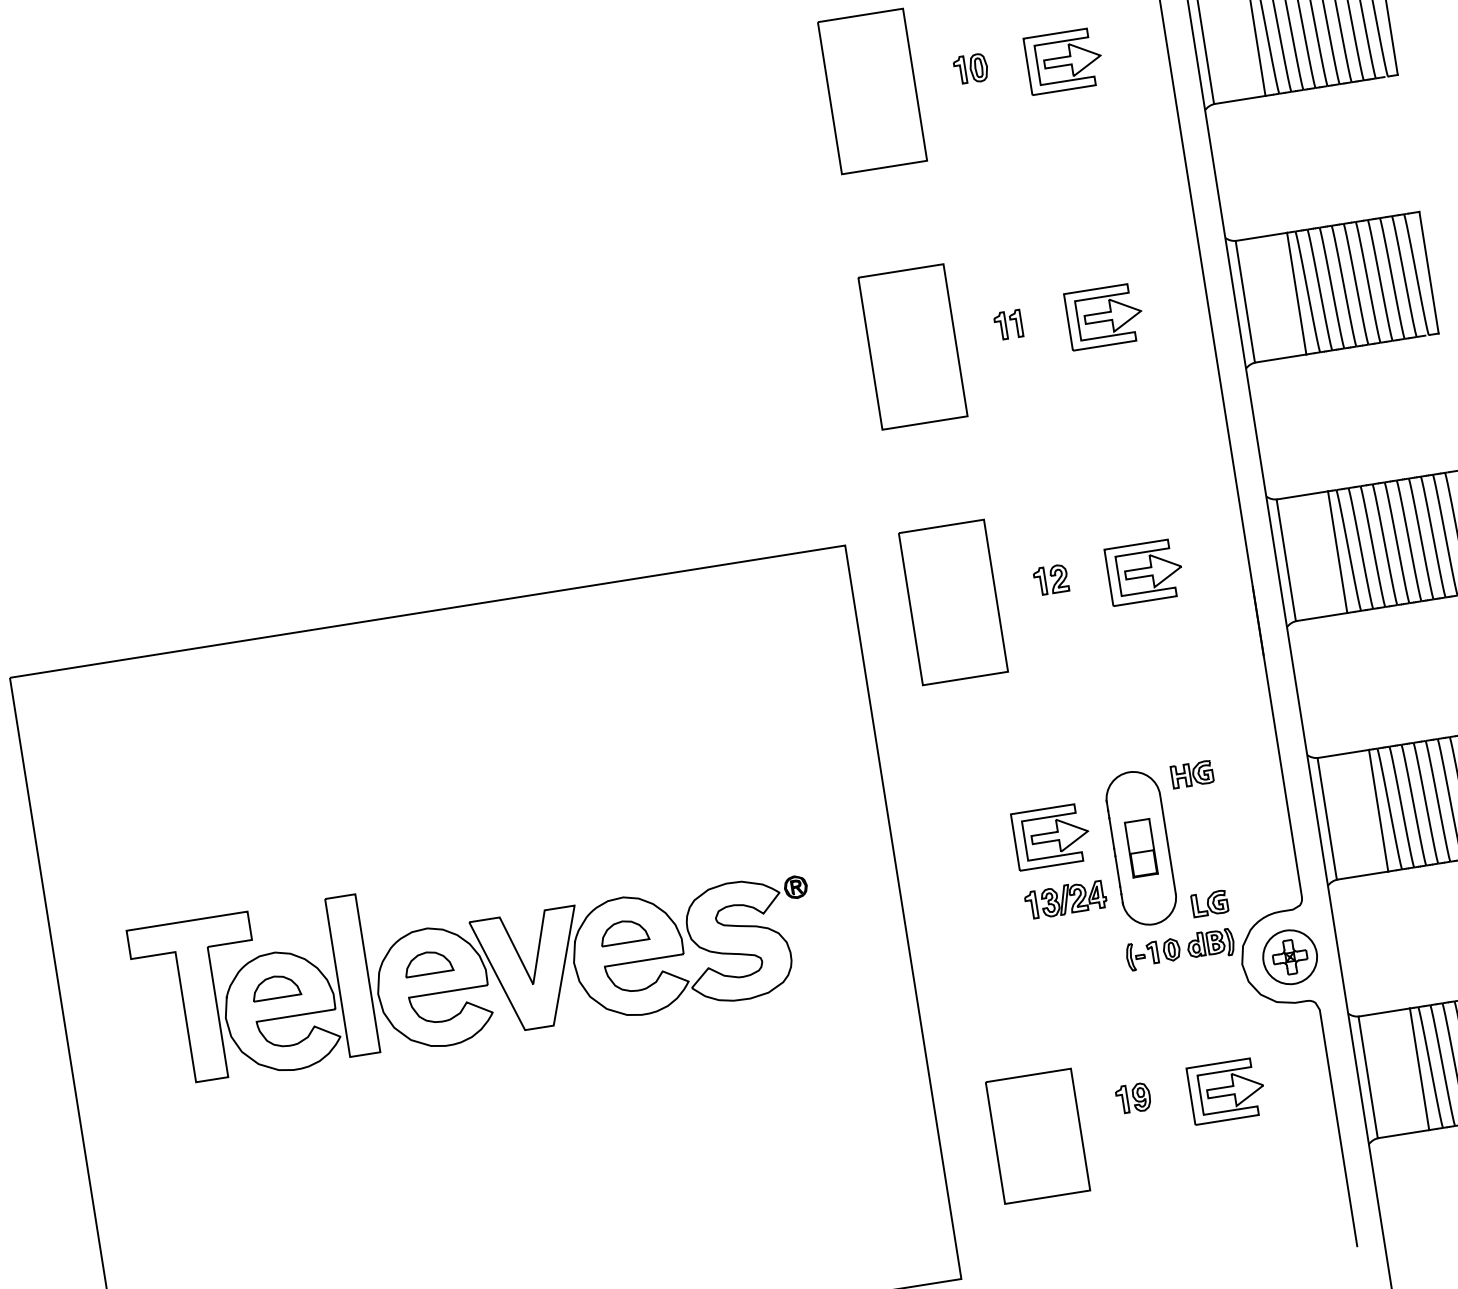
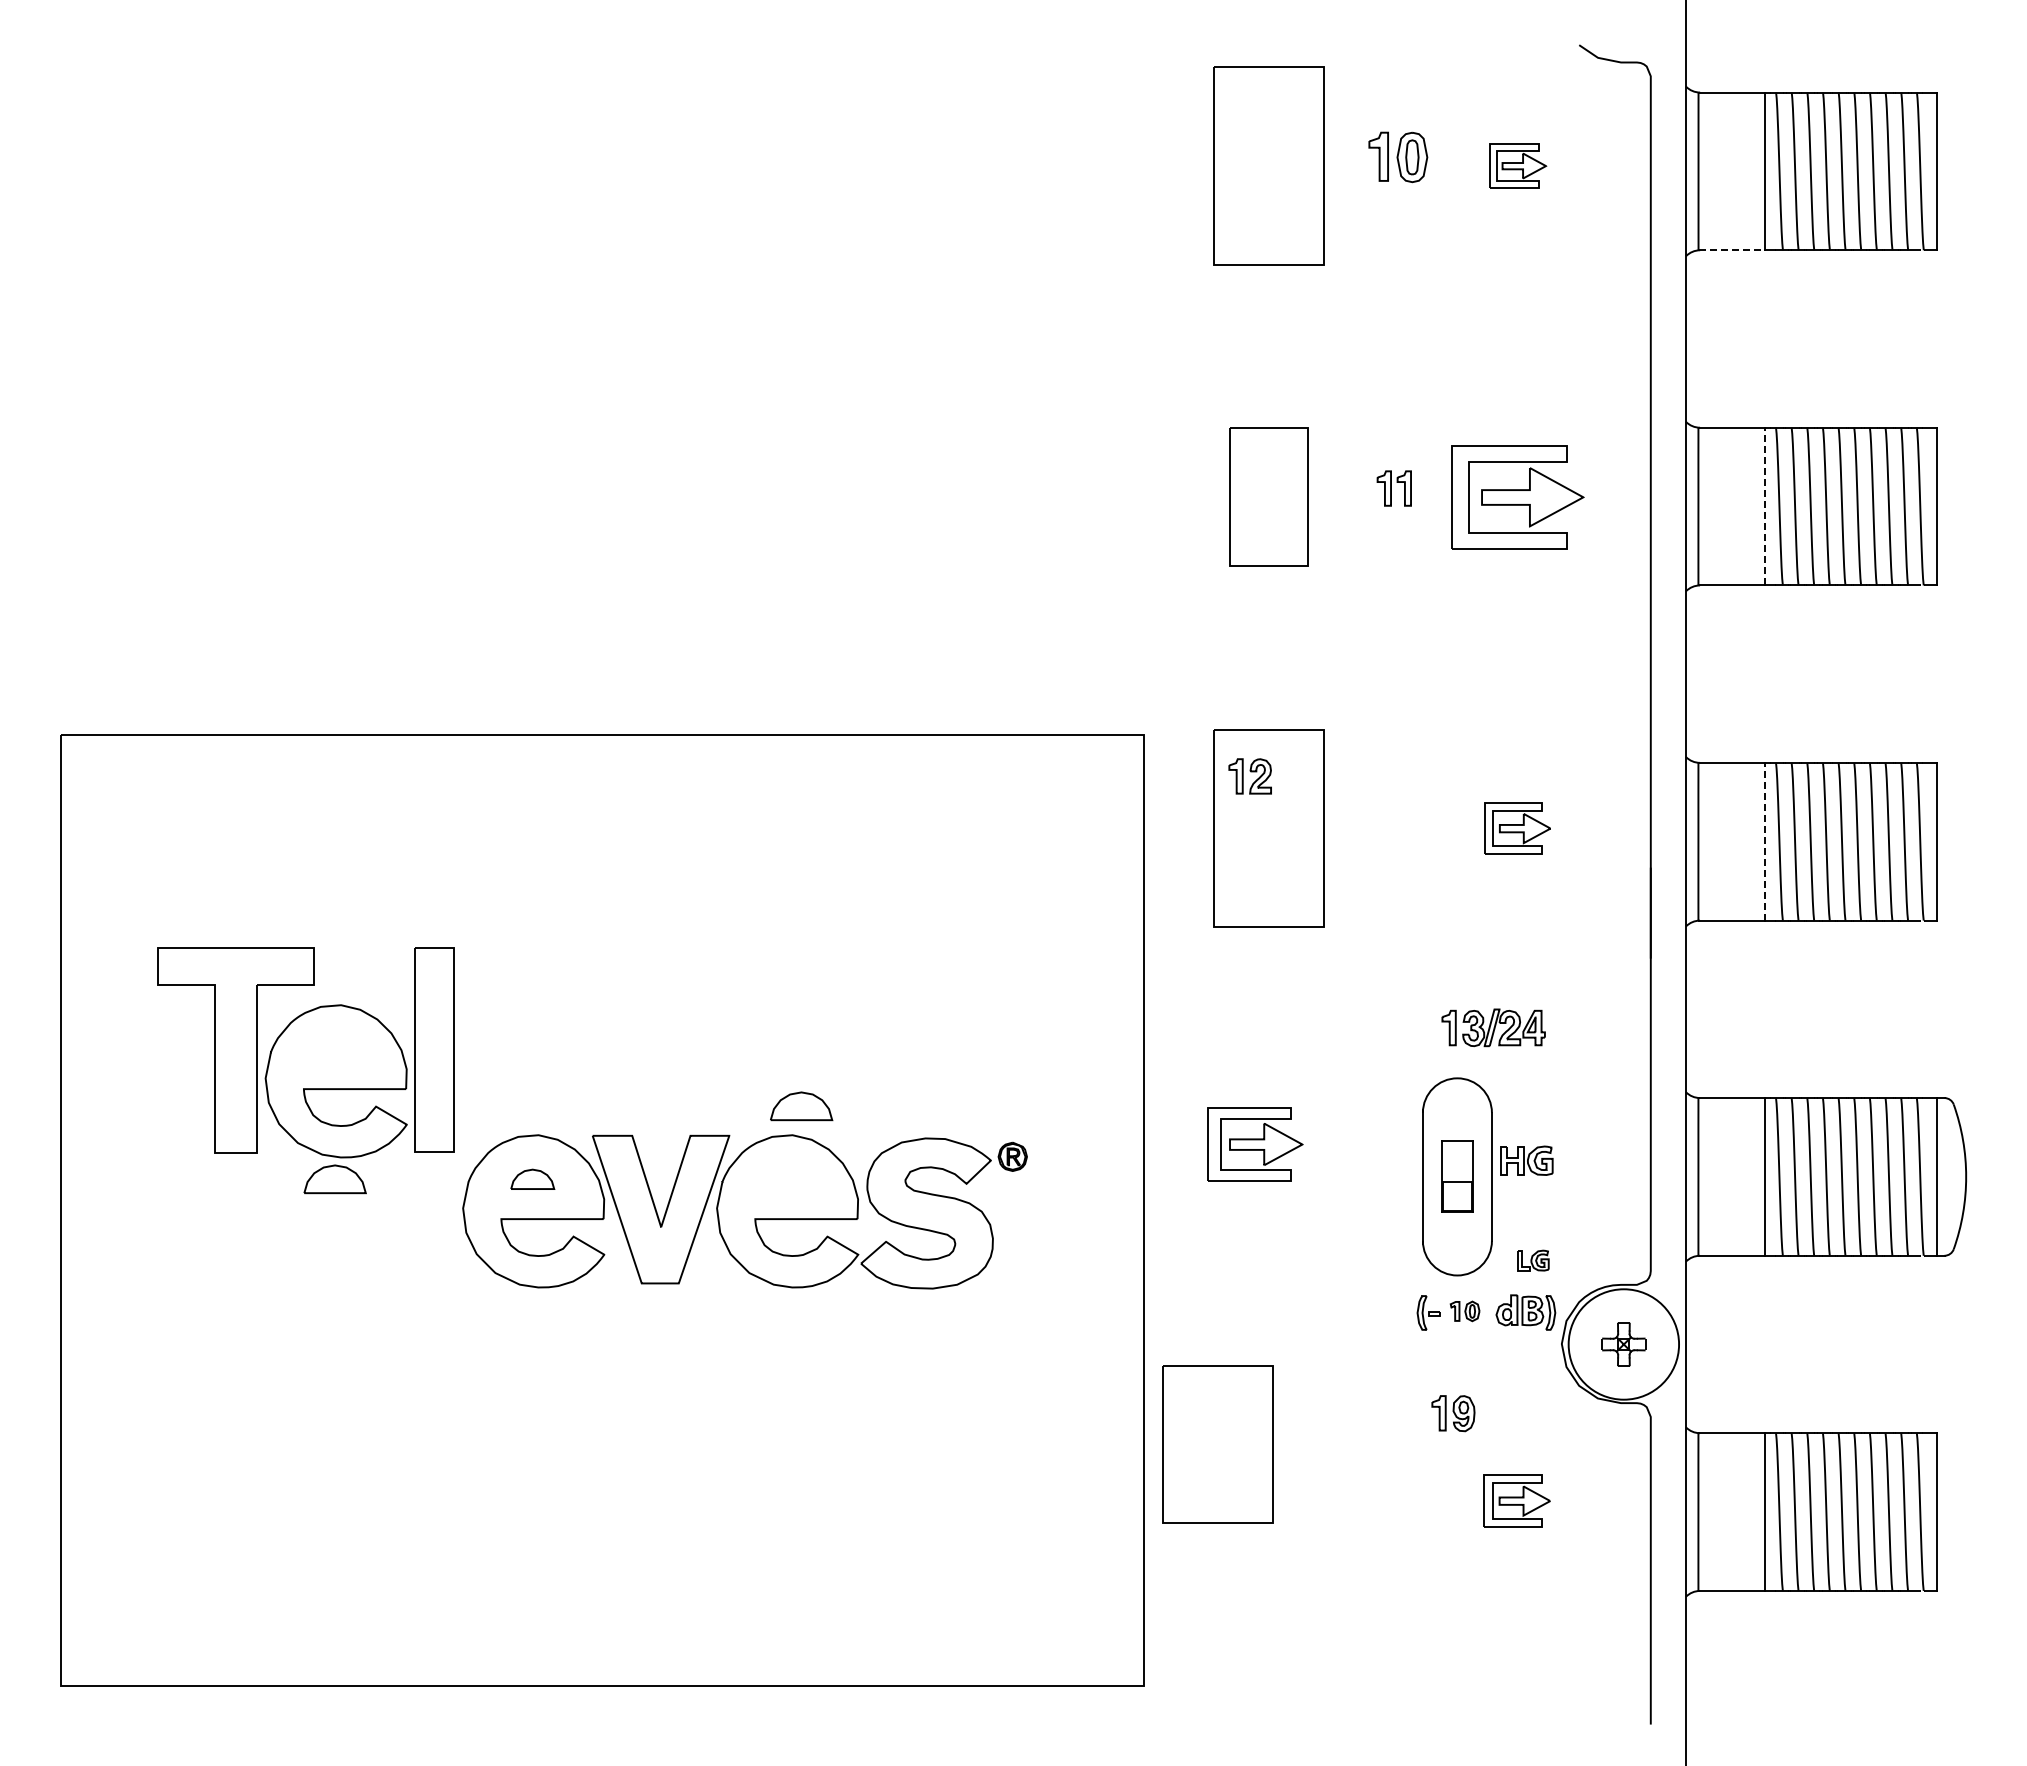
part: (1064, 60) -> (1517, 165), size x0.6
part: (970, 68) -> (1397, 156), size x1.4
line: (1240, 100) -> (1732, 250), solid -> dashed
line: (1297, 293) -> (1765, 506), solid -> dashed
part: (1104, 316) -> (1517, 497), size x1.4
part: (912, 347) -> (1268, 497), size x0.7
line: (1337, 551) -> (1765, 841), solid -> dashed
part: (1145, 572) -> (1517, 828), size x0.7
part: (1050, 580) -> (1249, 776), moved
part: (1192, 774) -> (1526, 1160), moved
part: (1051, 836) -> (1255, 1144), moved
part: (1065, 899) -> (1493, 1027), moved
part: (1210, 903) -> (1533, 1260), size x0.7
part: (624, 932) -> (801, 1106), moved
part: (1163, 951) -> (1464, 1311), size x0.7
circle: (1289, 957) -> (1623, 1344), size x1.6
part: (428, 963) -> (532, 1179), size x0.7
part: (253, 993) -> (305, 1052), moved
part: (1226, 1090) -> (1516, 1500), size x0.7
part: (1133, 1098) -> (1453, 1413), moved
part: (1037, 1136) -> (1217, 1444), moved

